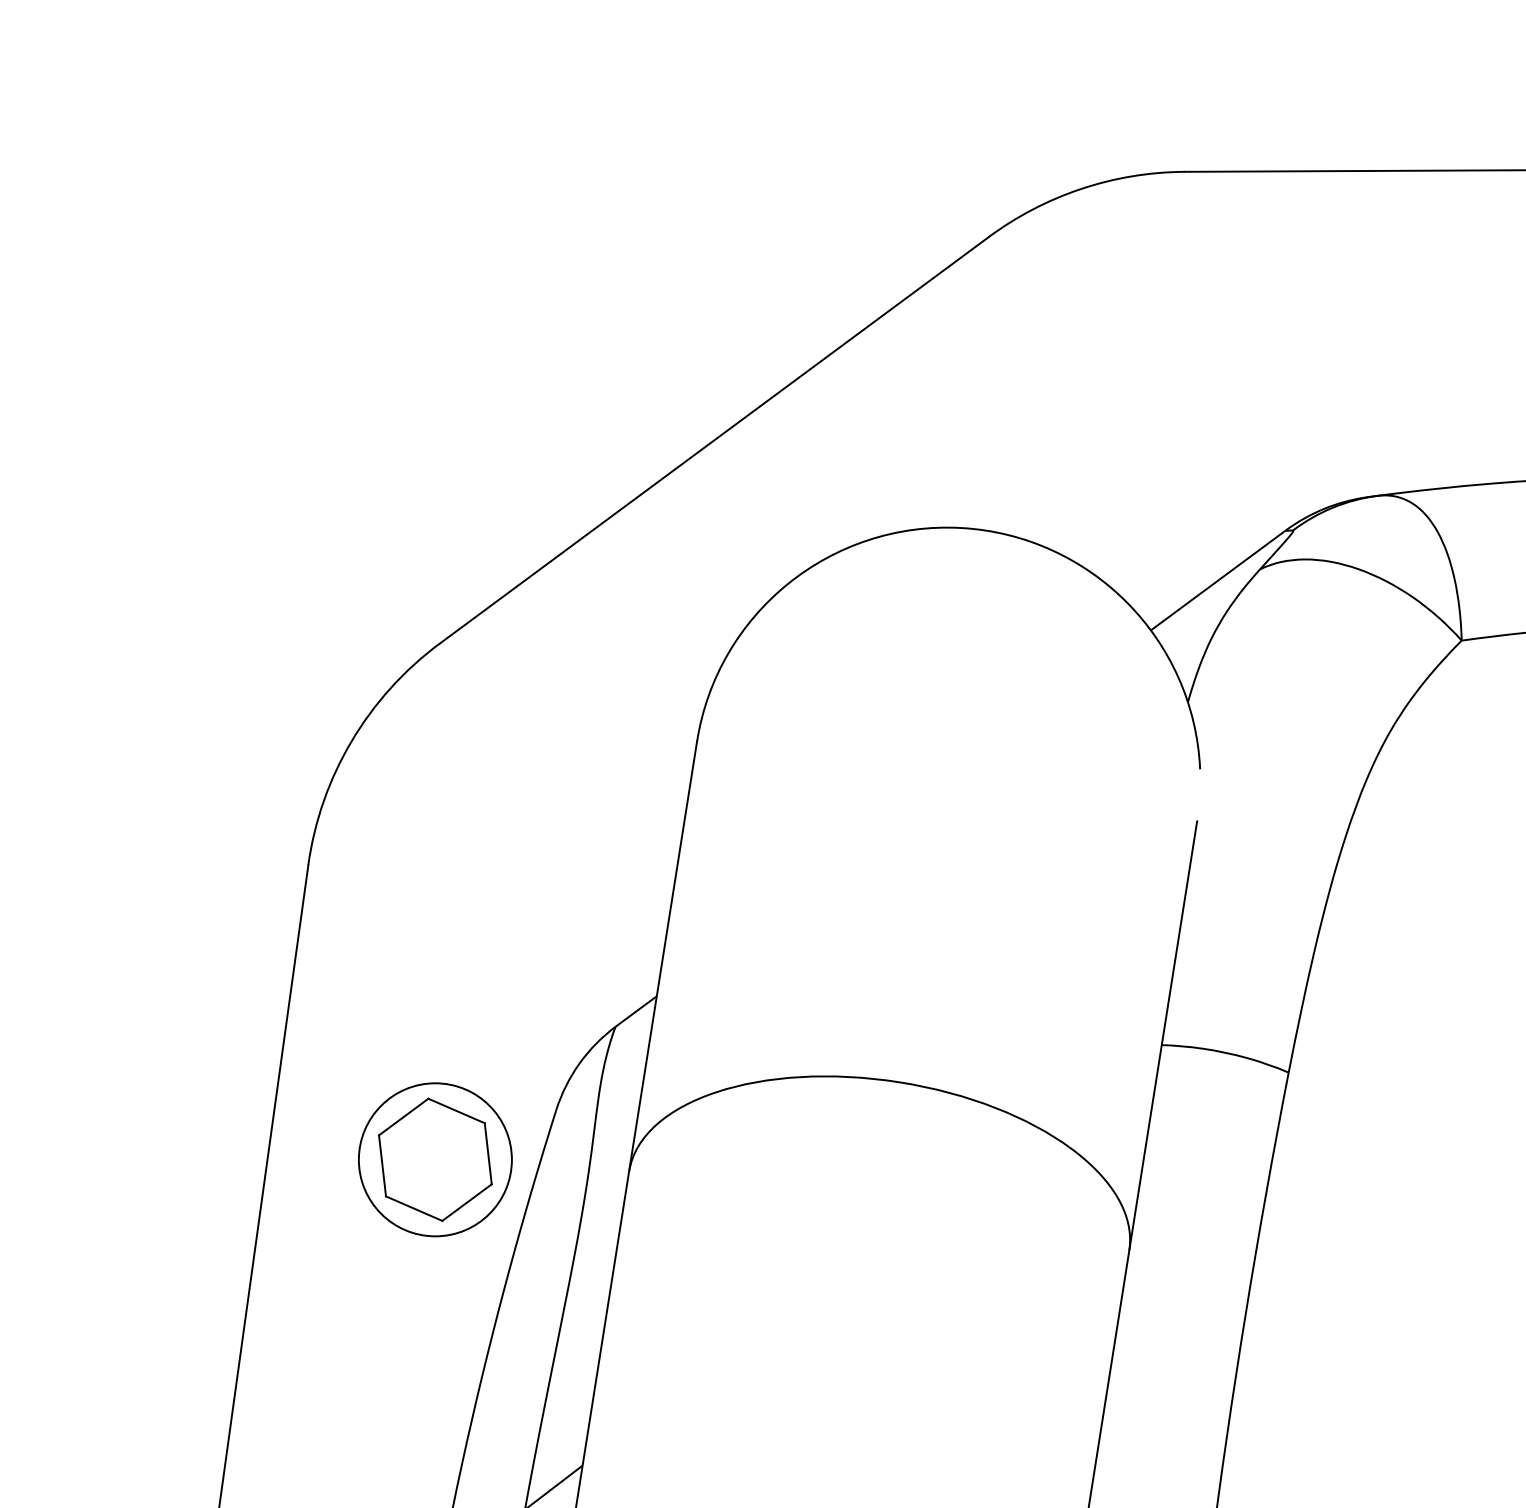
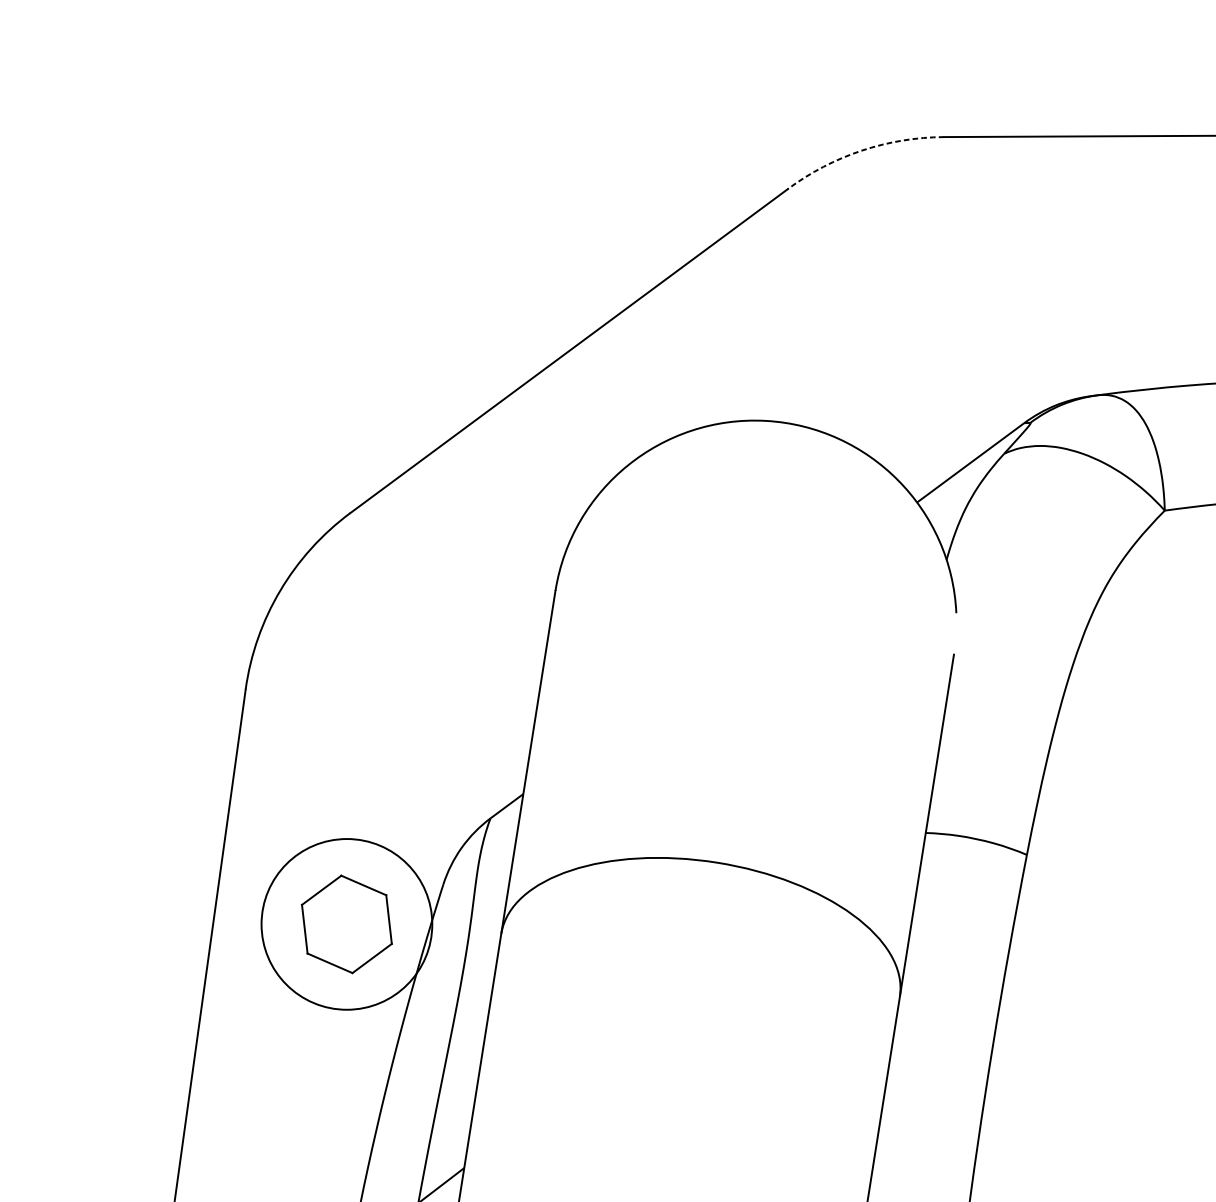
arc: (1081, 188) -> (861, 150), solid -> dashed
circle: (434, 1159) -> (346, 924), size x1.4

